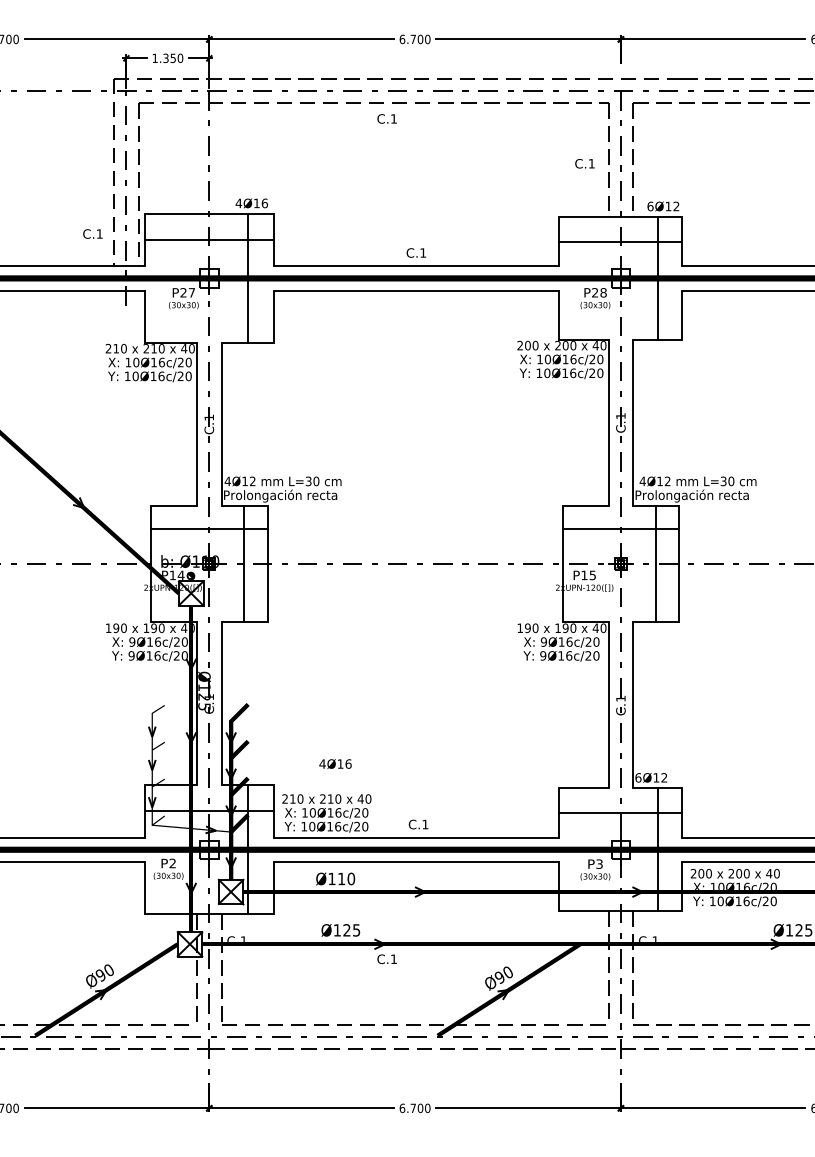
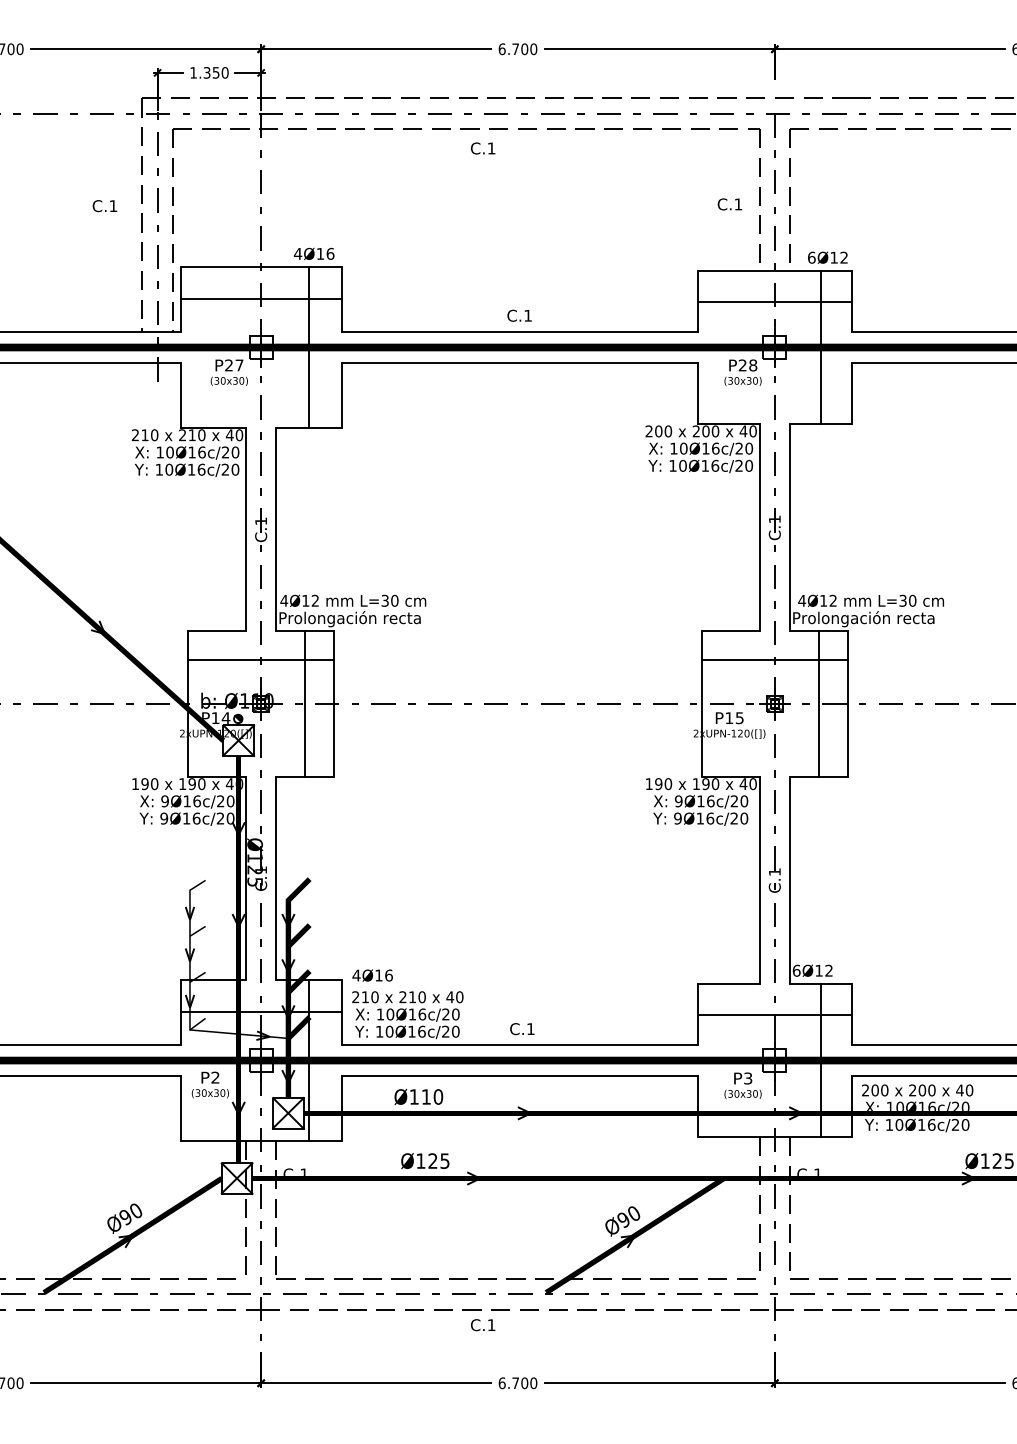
text: (92, 234) -> (104, 206), moved
text: (335, 764) -> (372, 975), moved
text: (387, 959) -> (483, 1325), moved

